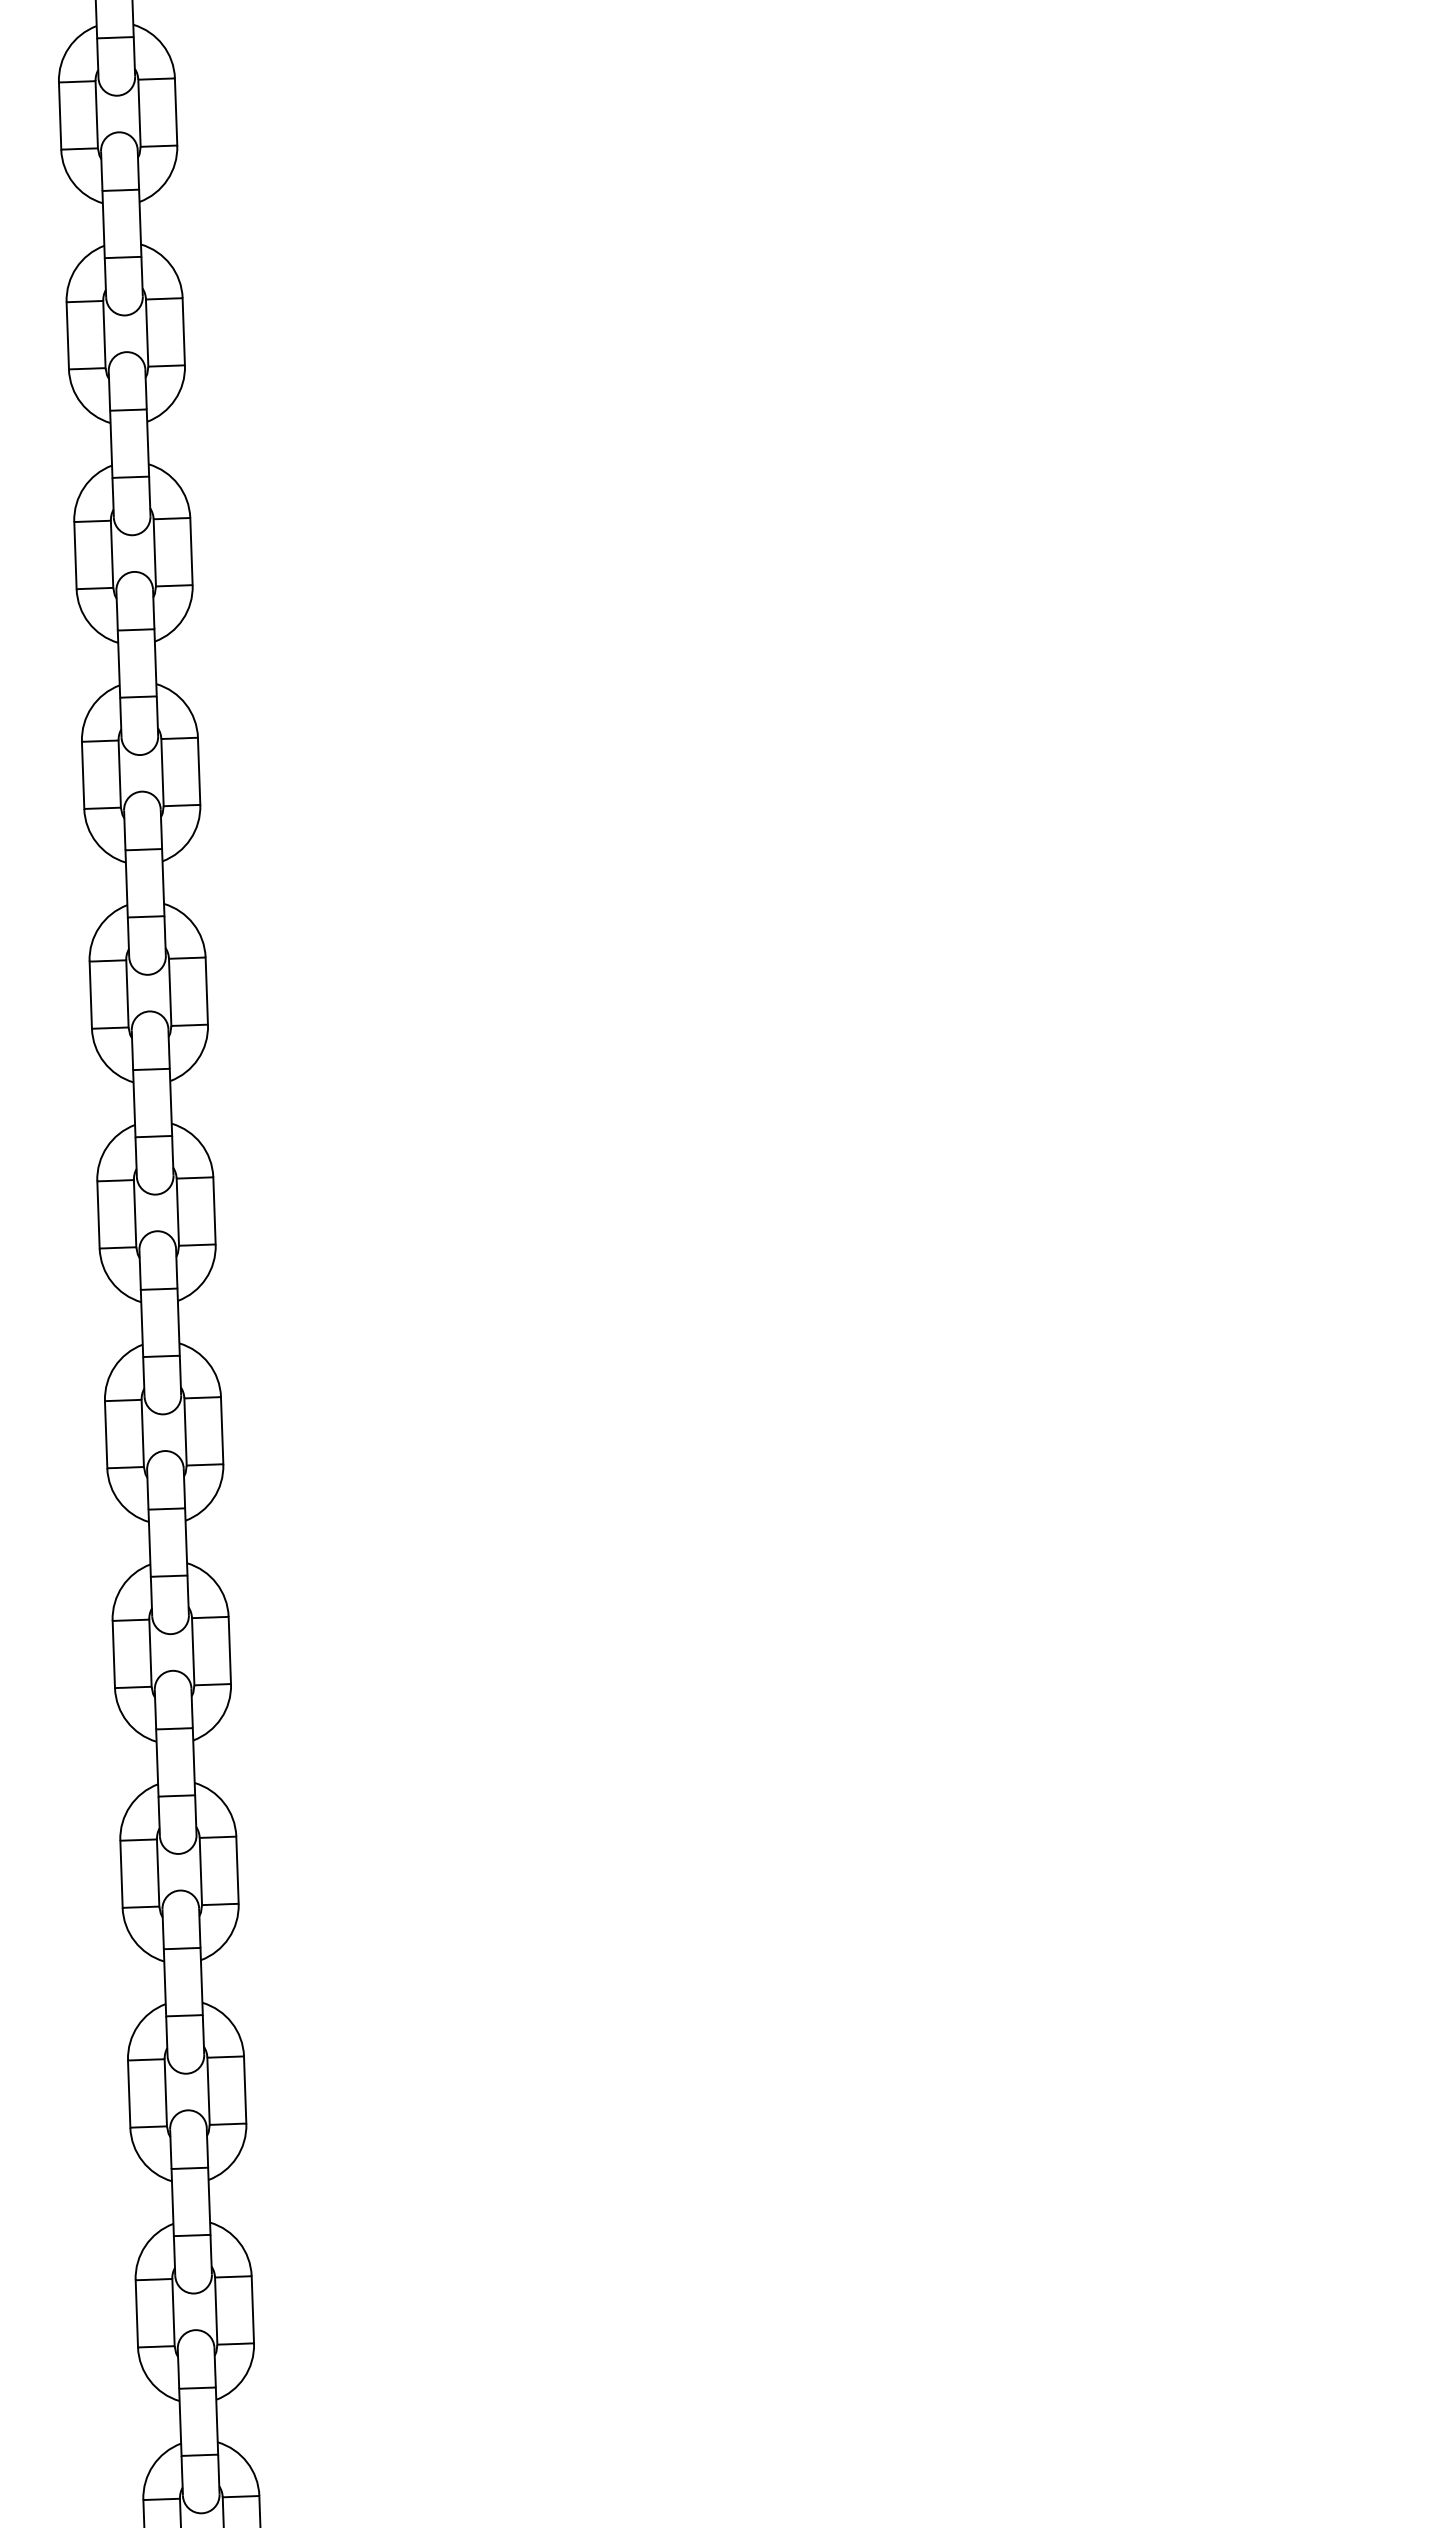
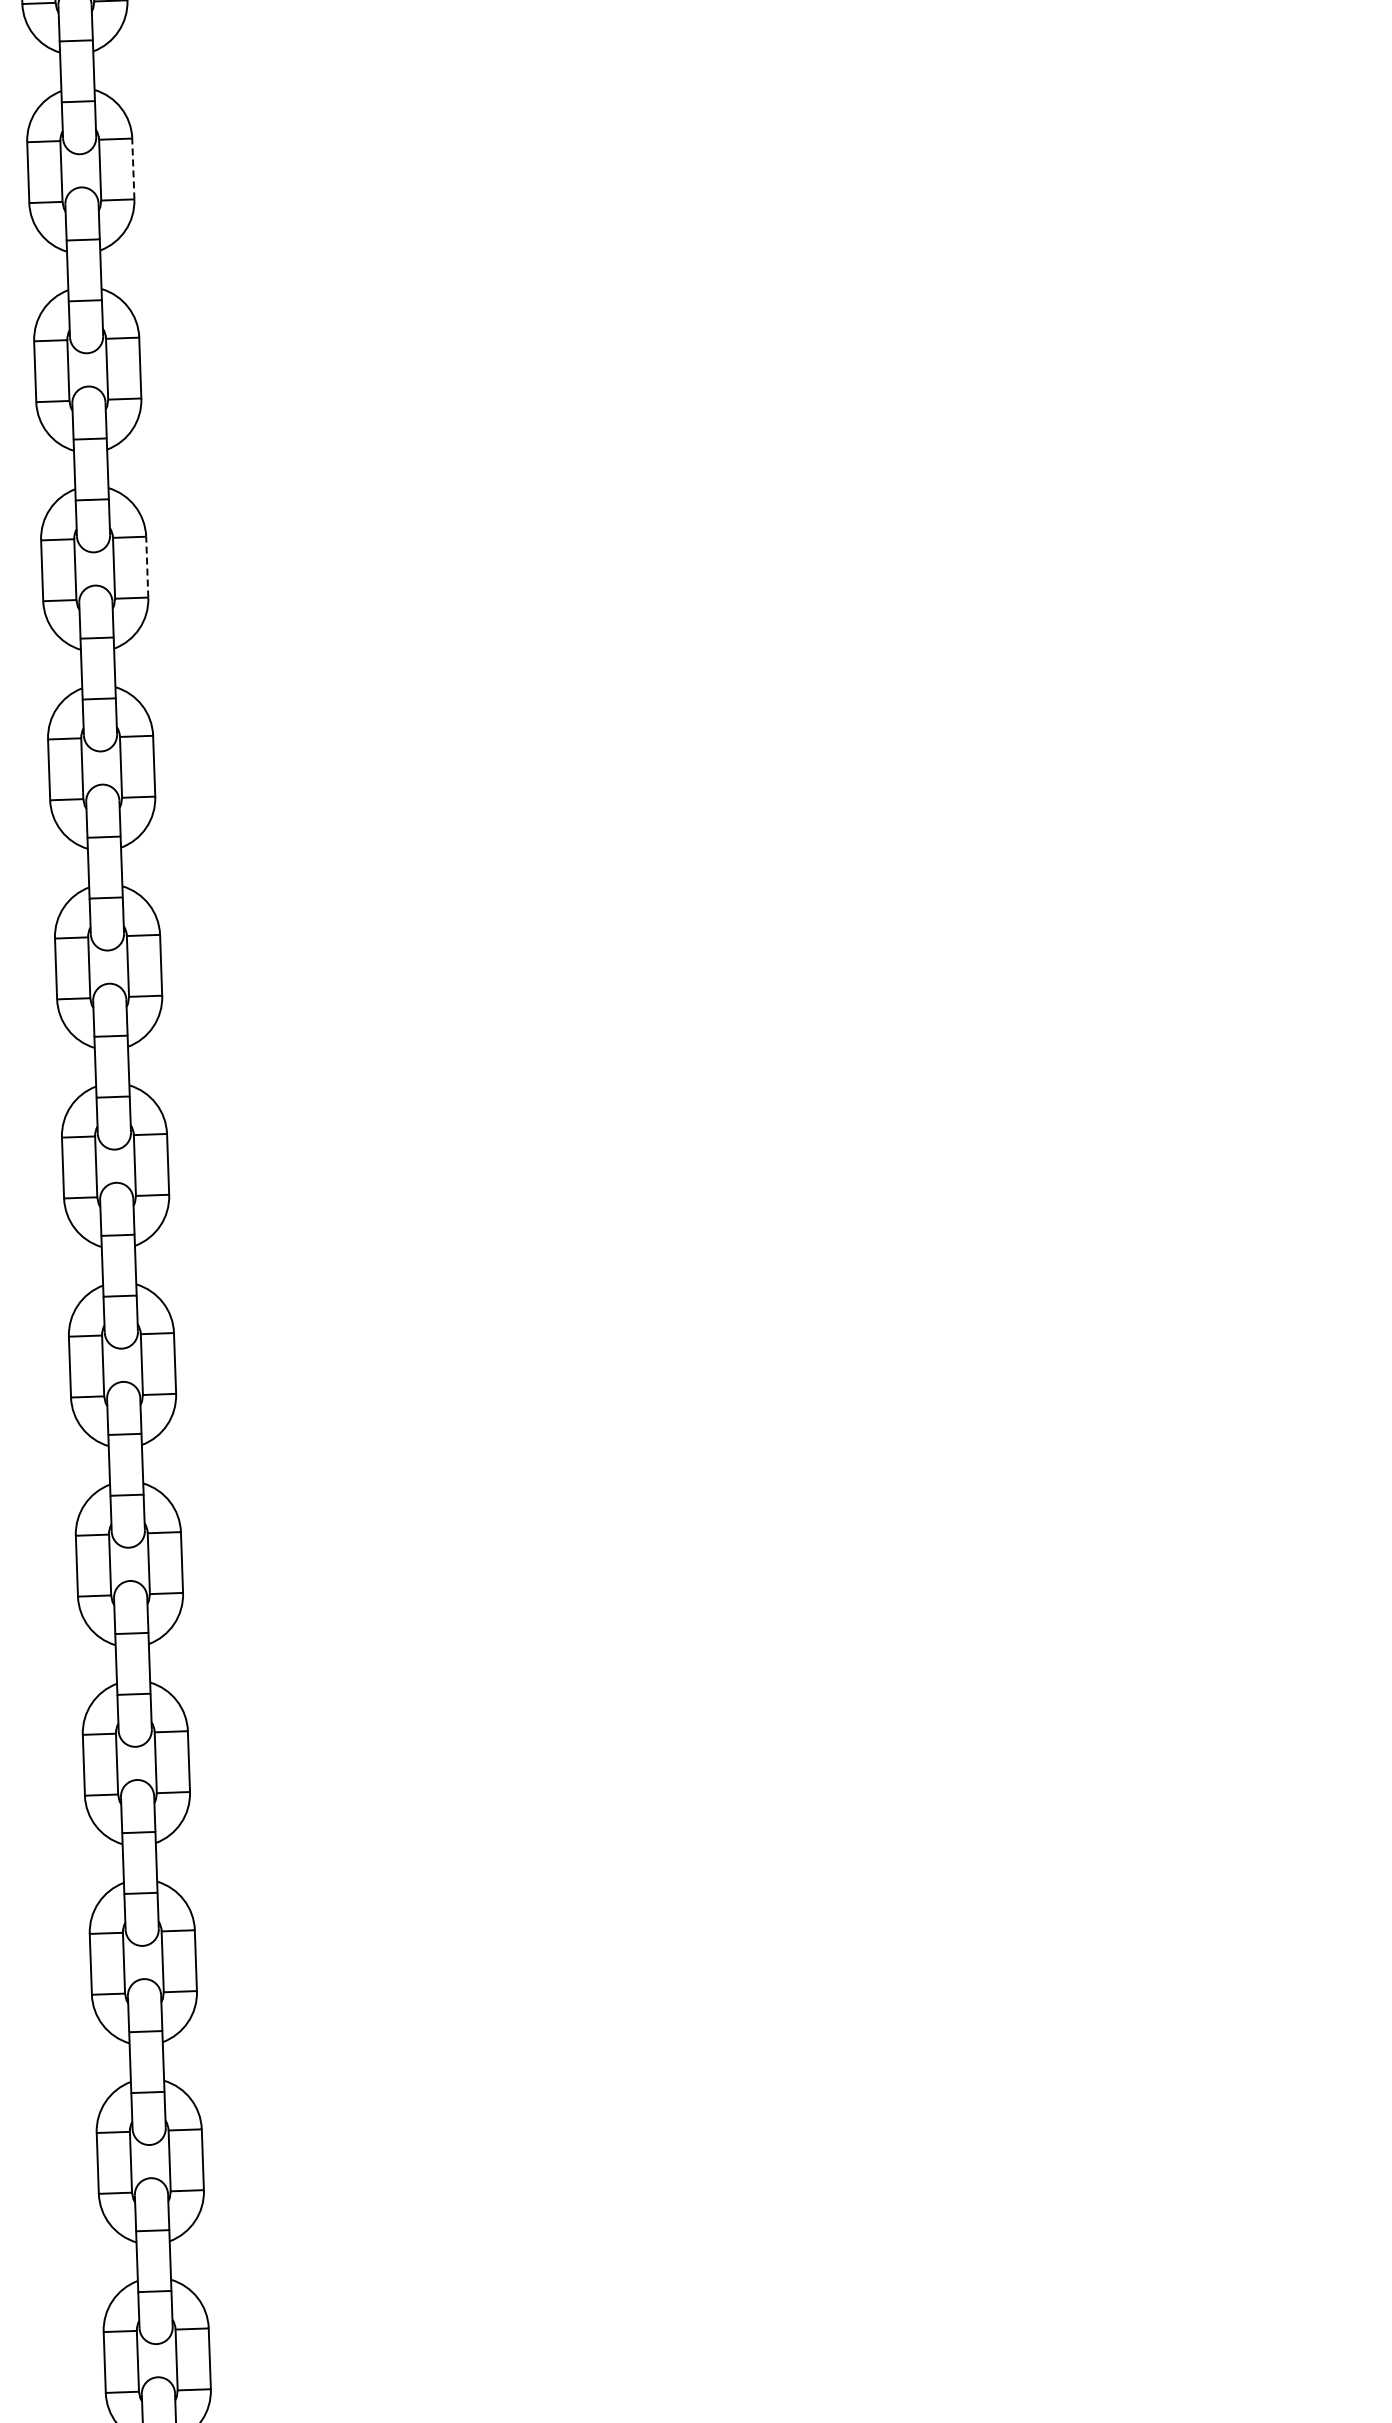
line: (176, 111) -> (133, 168), solid -> dashed
line: (191, 550) -> (147, 566), solid -> dashed

